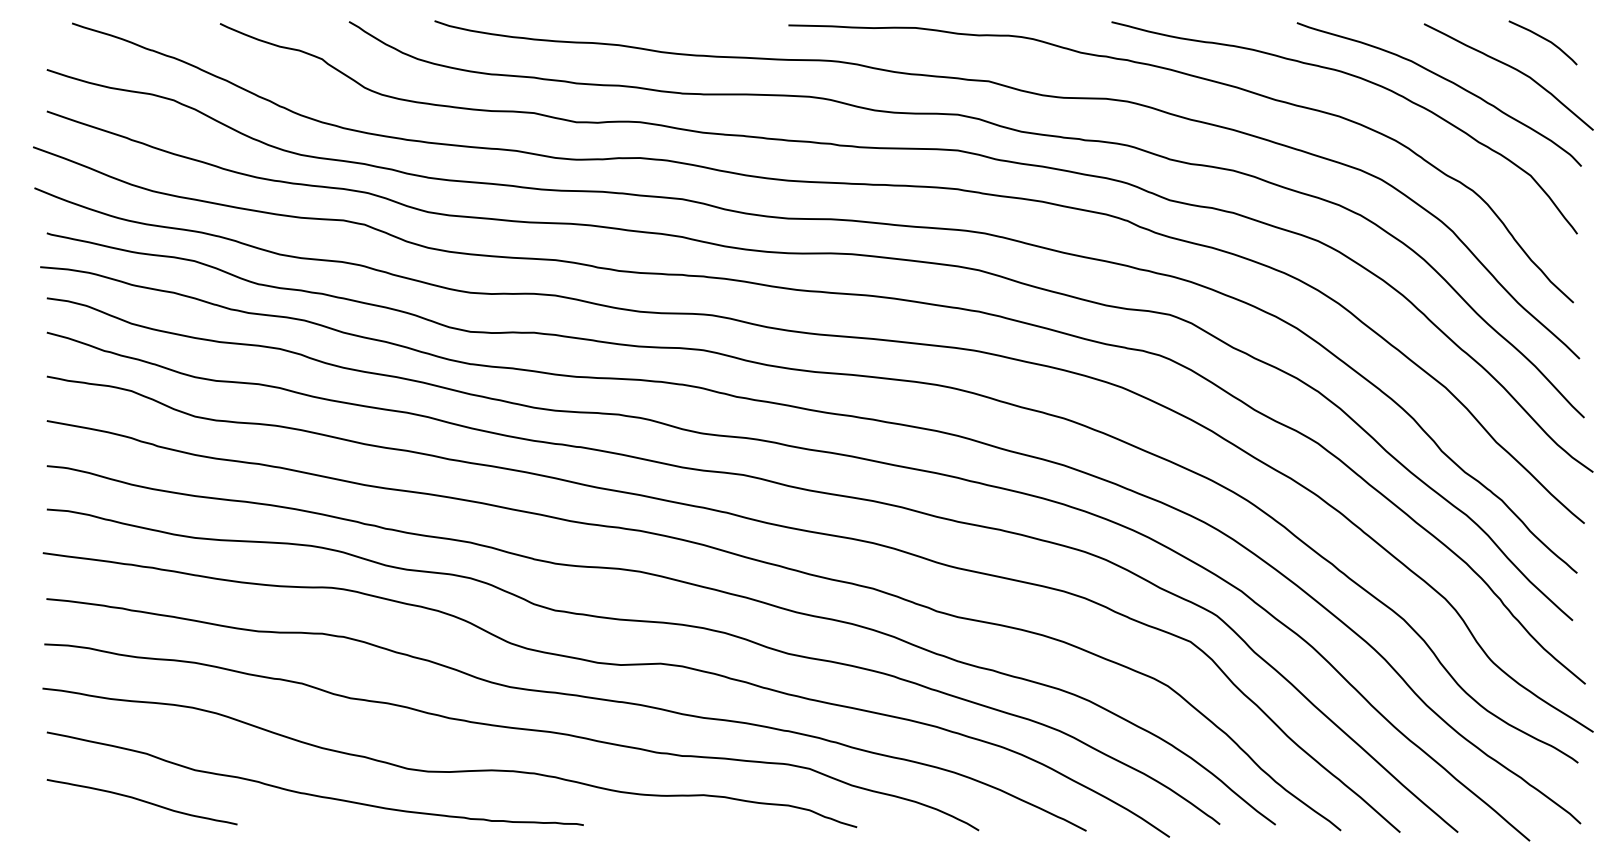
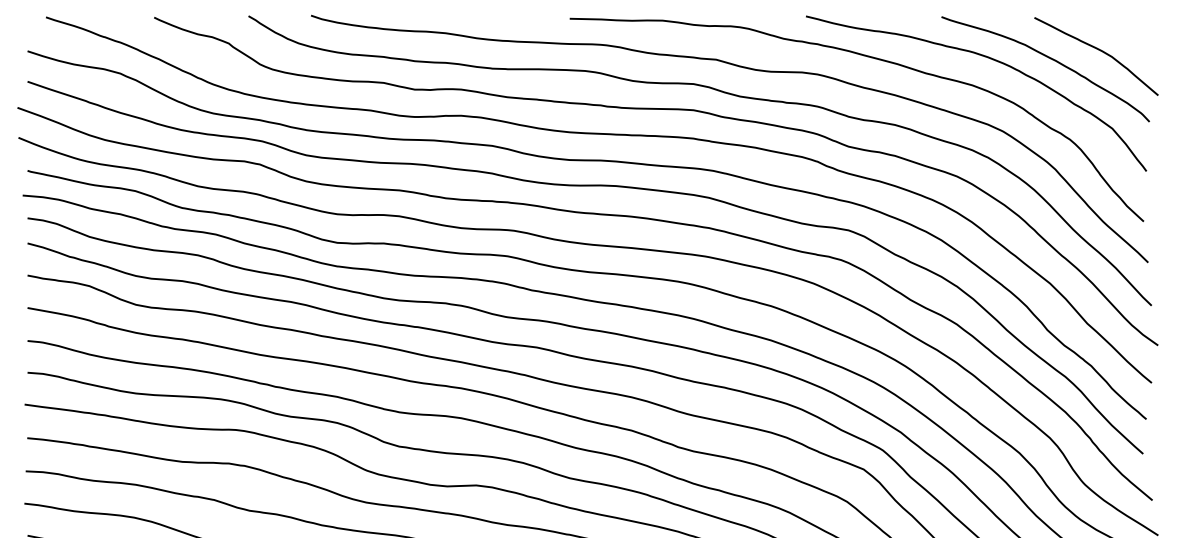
curve: (1543, 39) -> (1121, 29), removed

